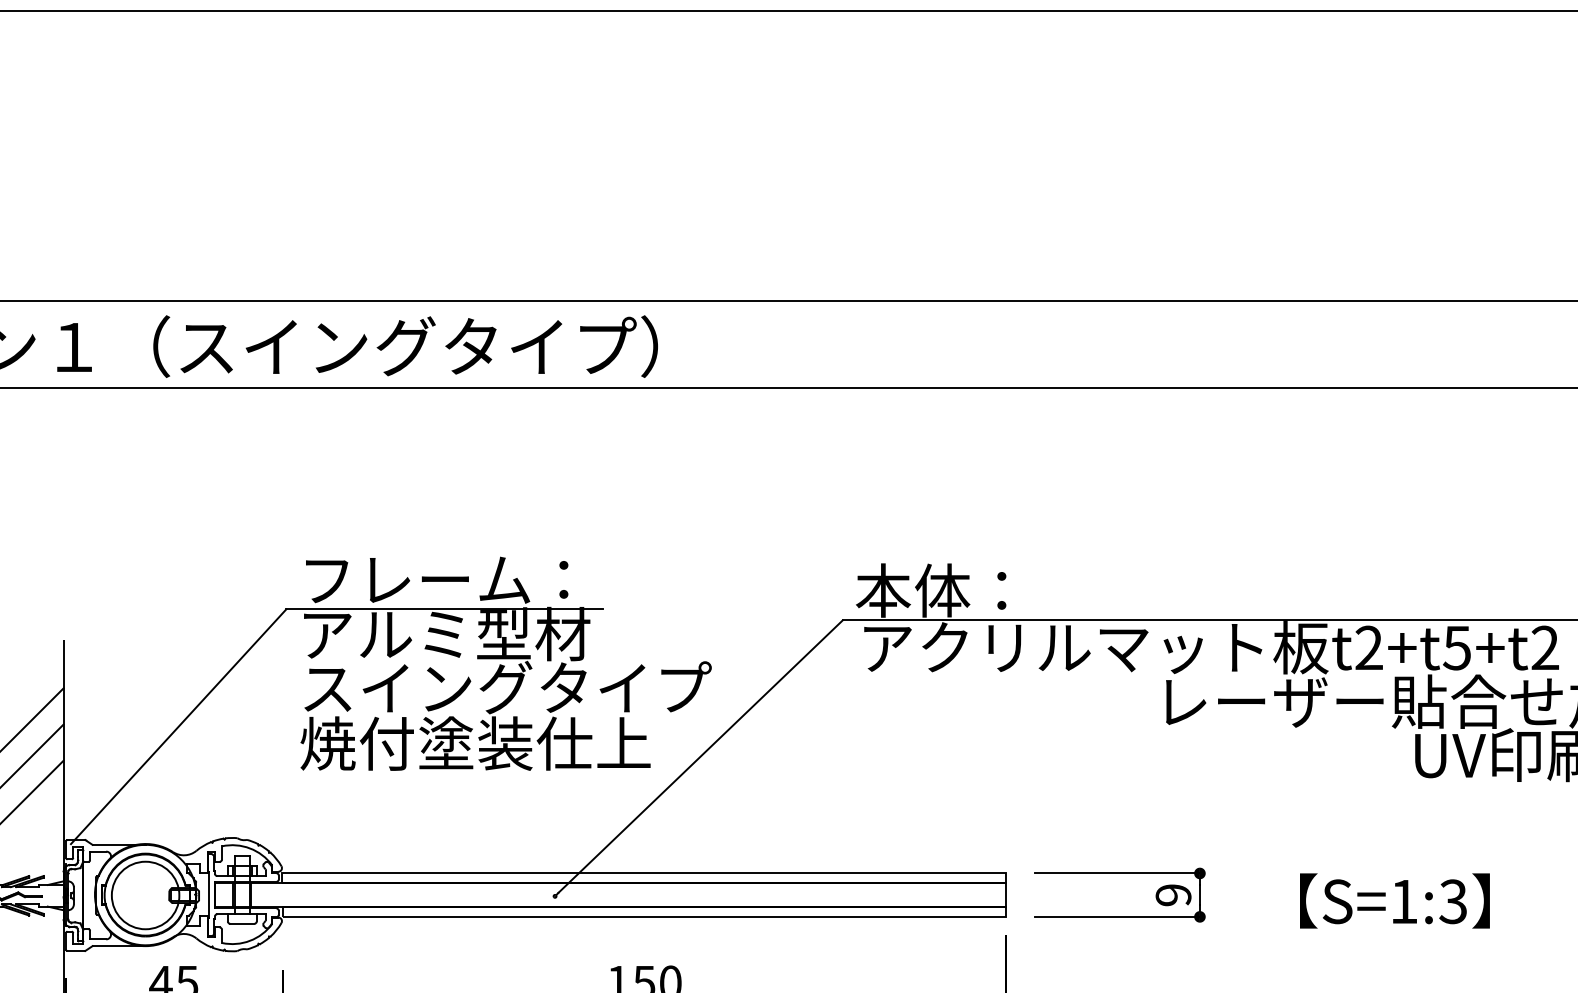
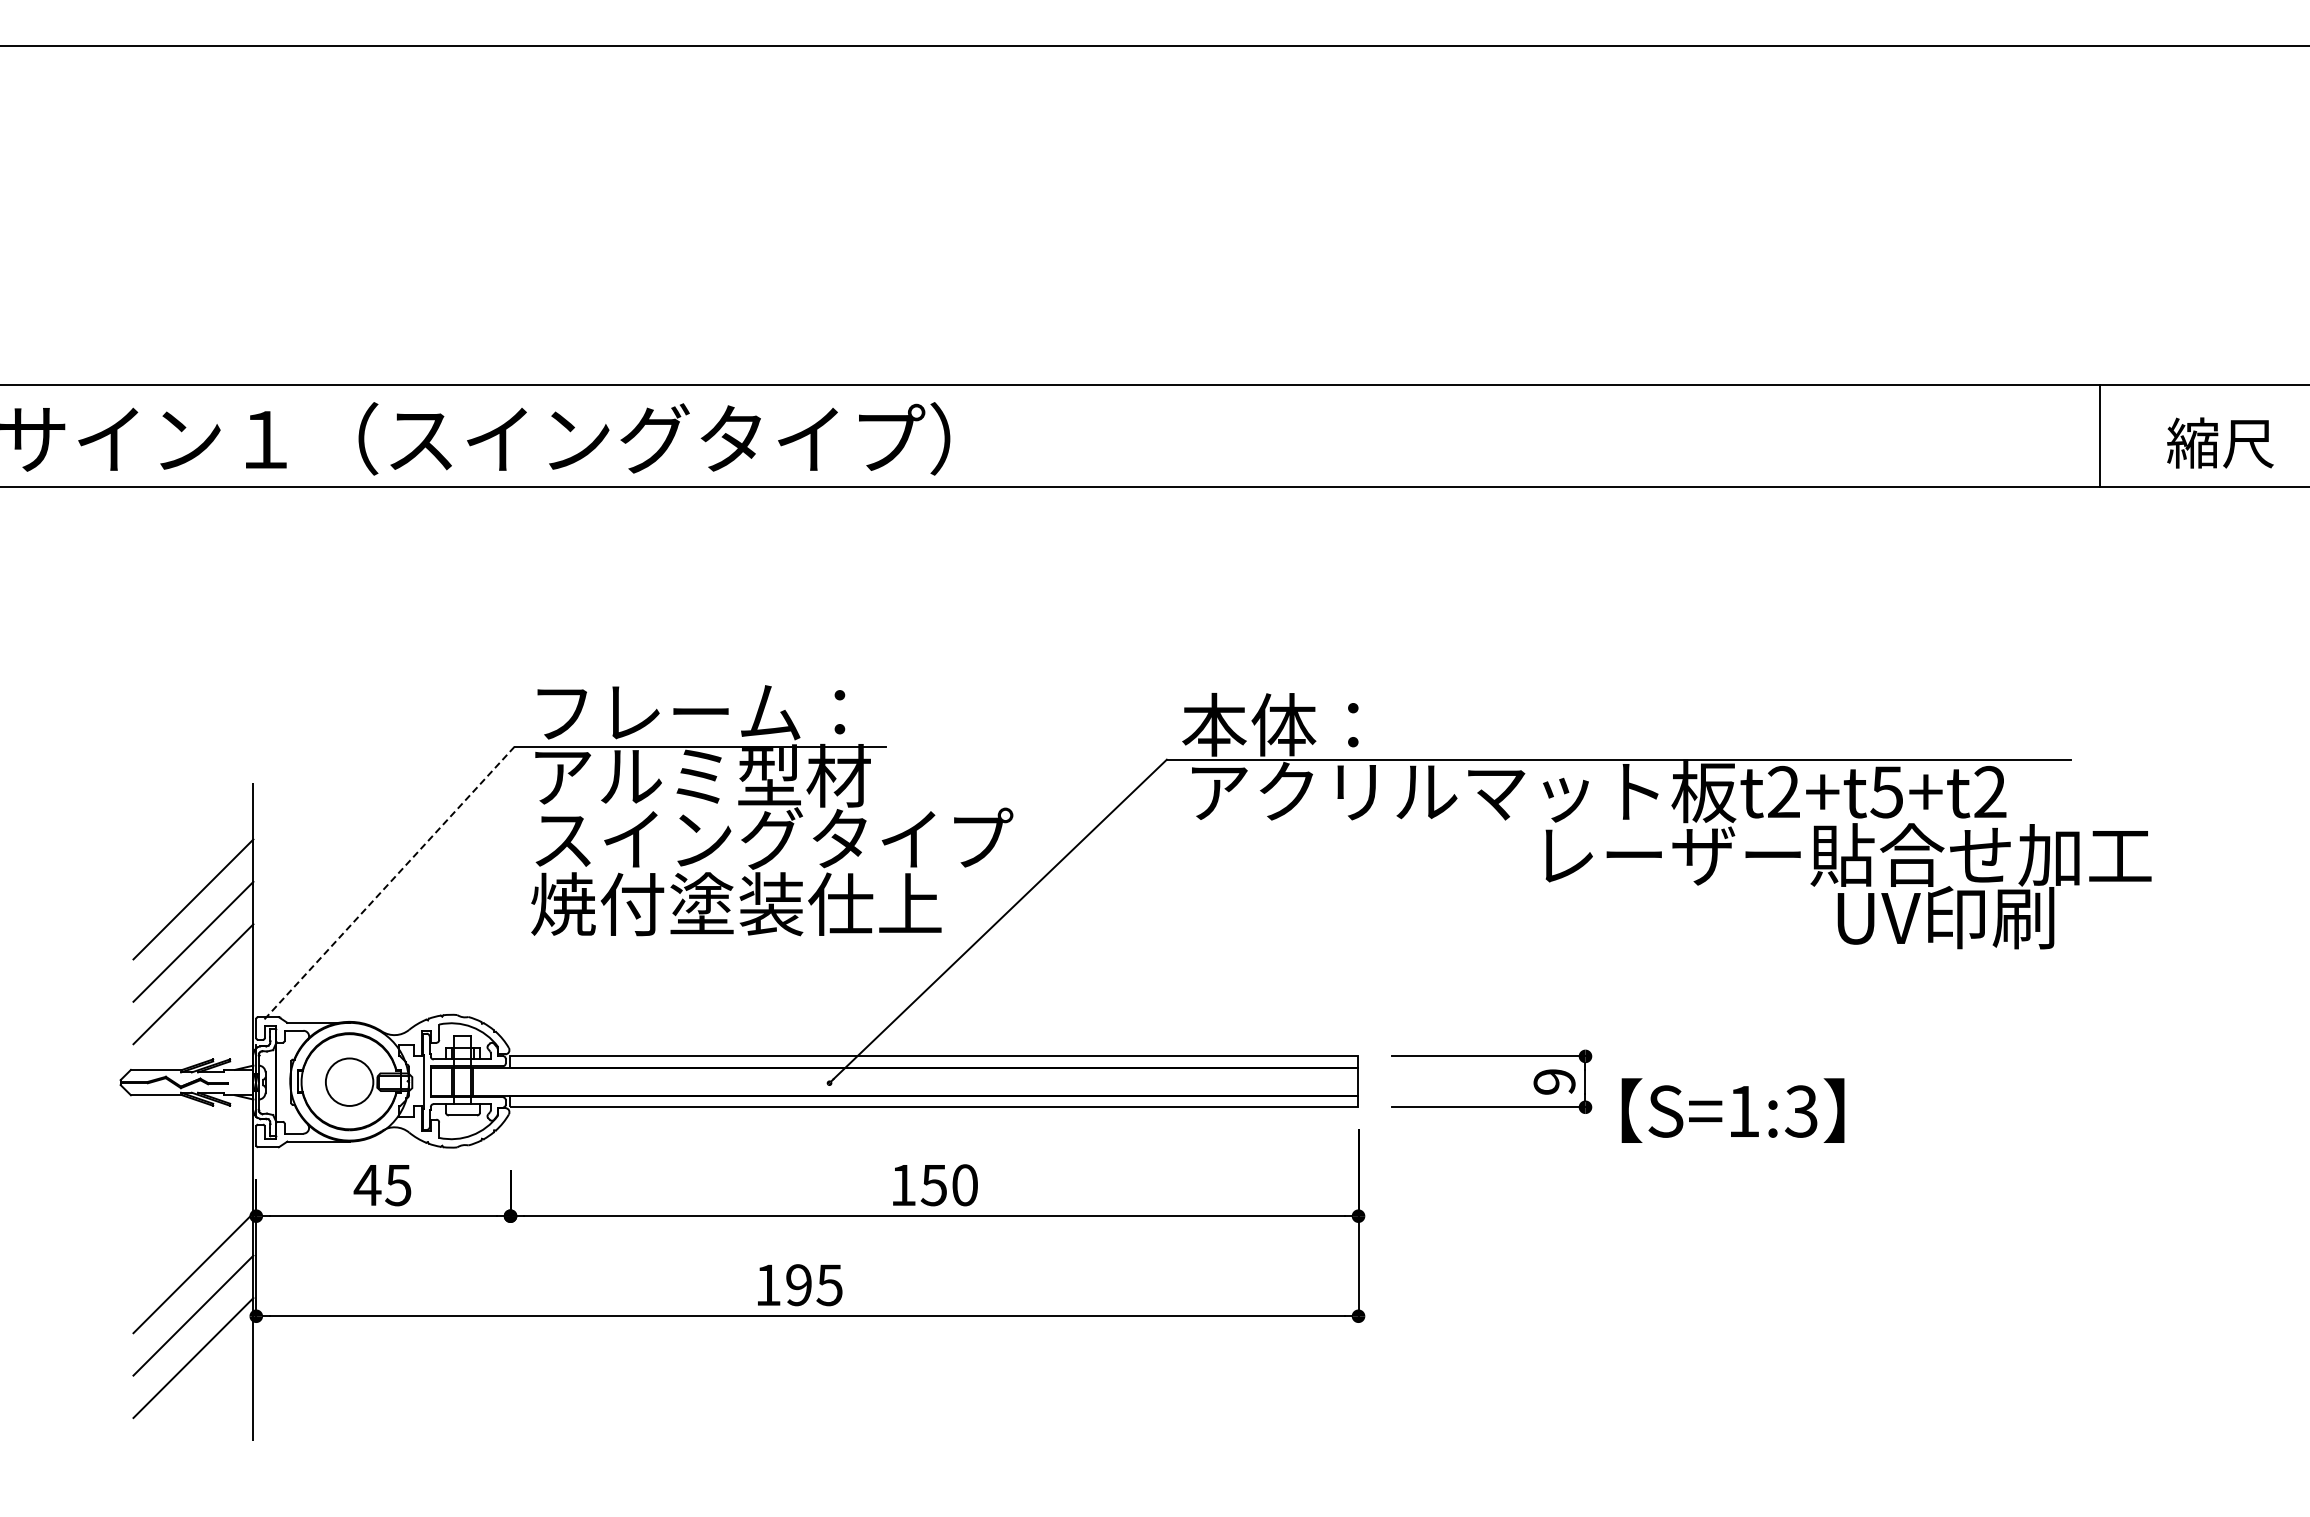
line: (178, 726) -> (388, 884), solid -> dashed
circle: (145, 894) -> (349, 1081), size x0.6
text: (1394, 900) -> (1732, 1110), moved

